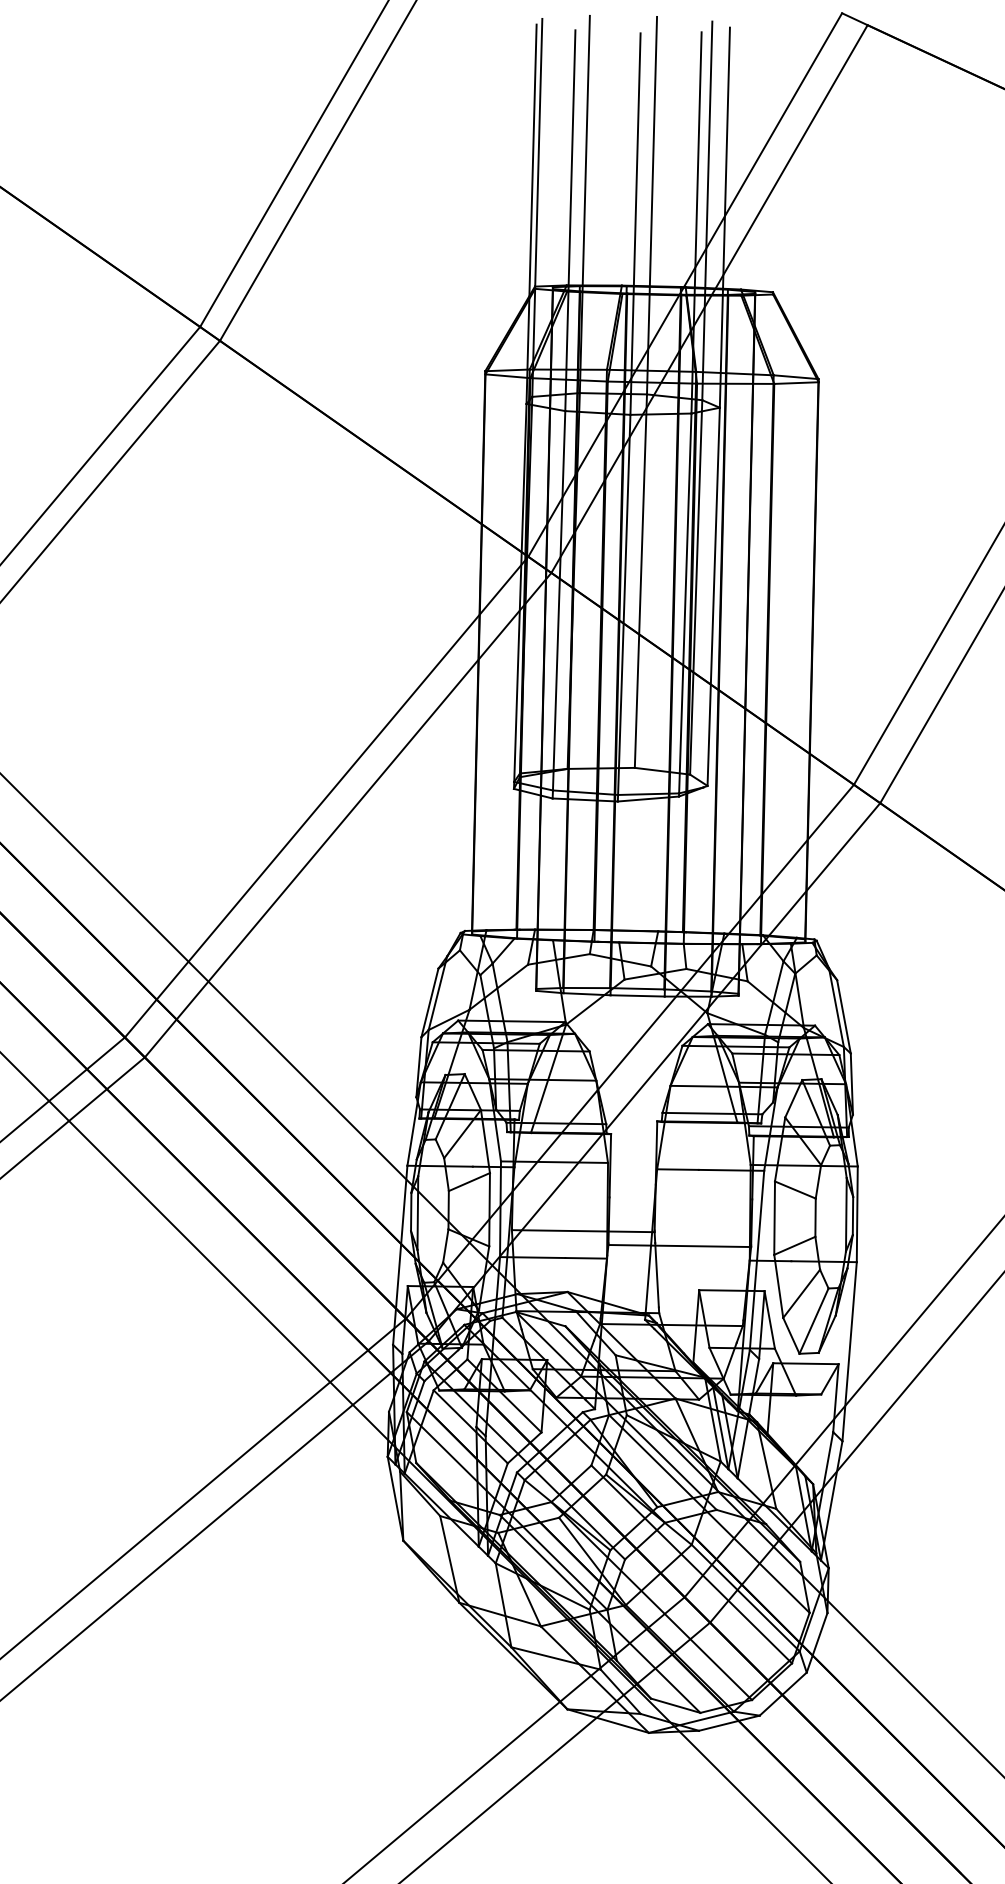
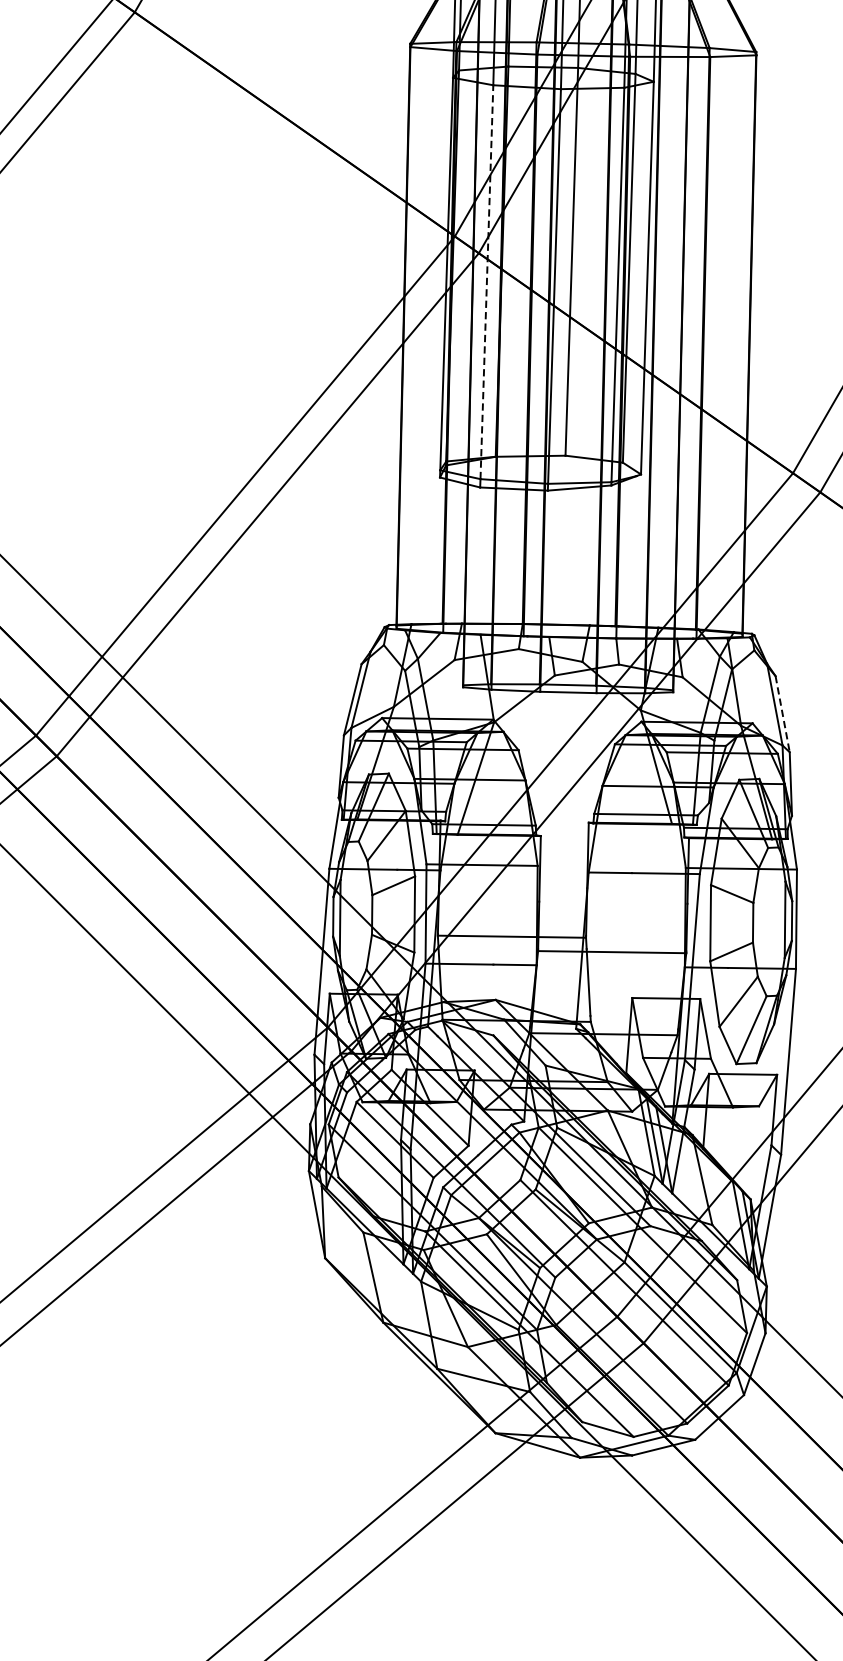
line: (559, 600) -> (487, 281), solid -> dashed
line: (844, 1017) -> (783, 714), solid -> dashed

